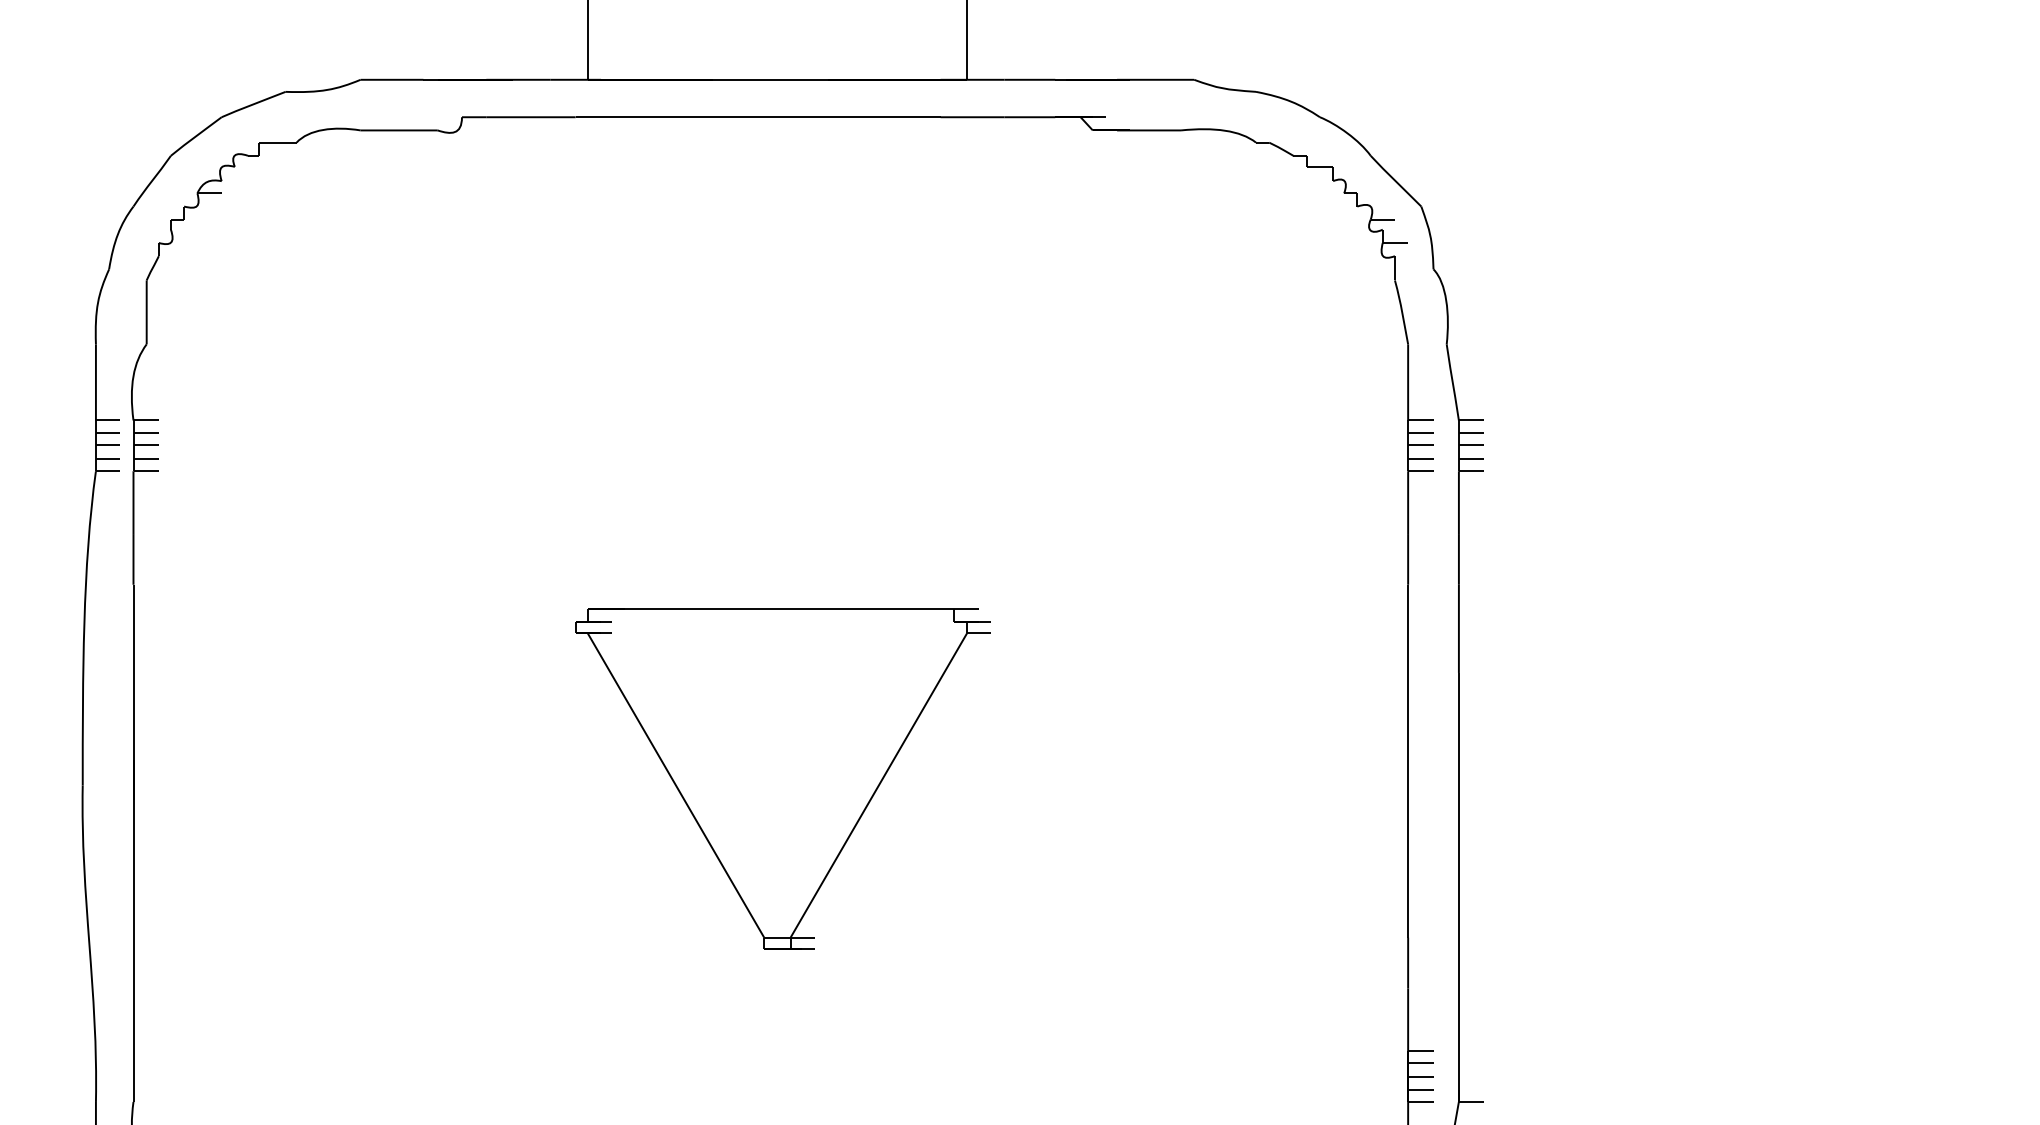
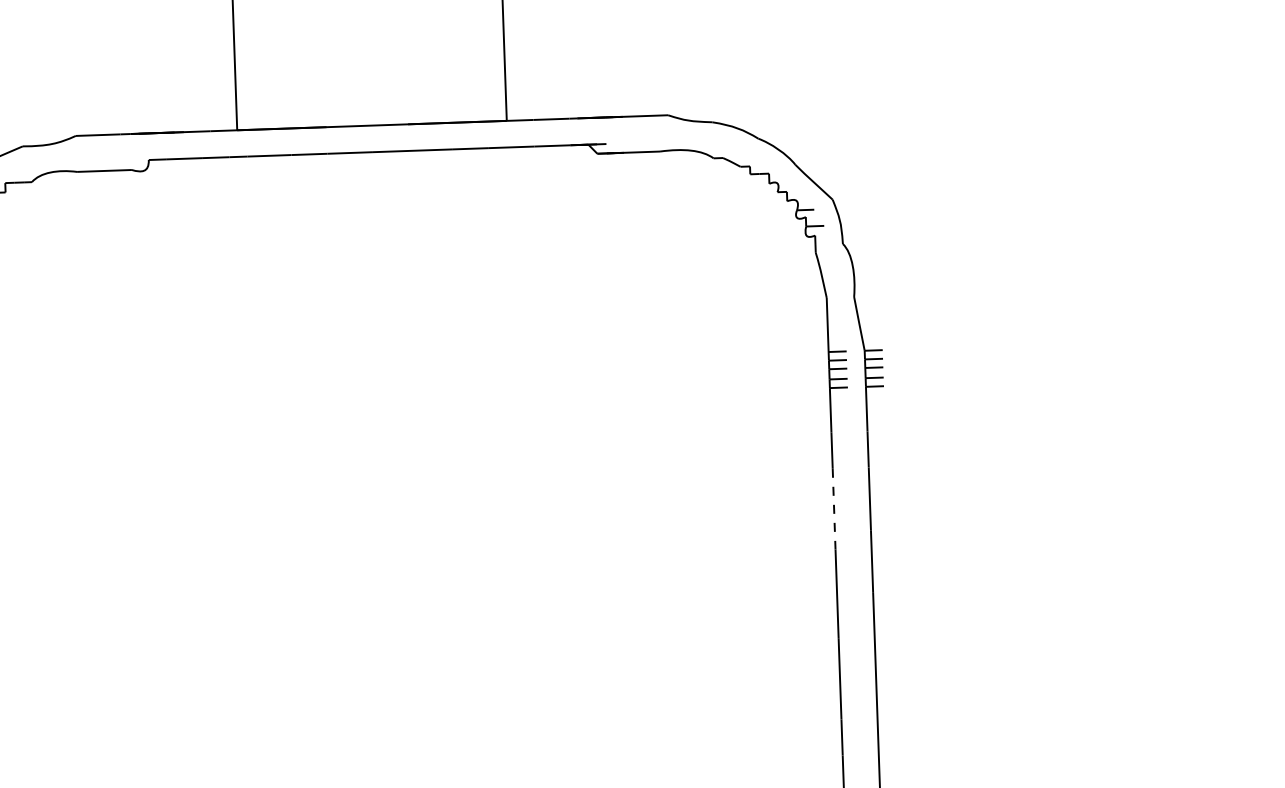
line: (1408, 641) -> (834, 509), solid -> dashed
part: (782, 778) -> (392, 621), removed

